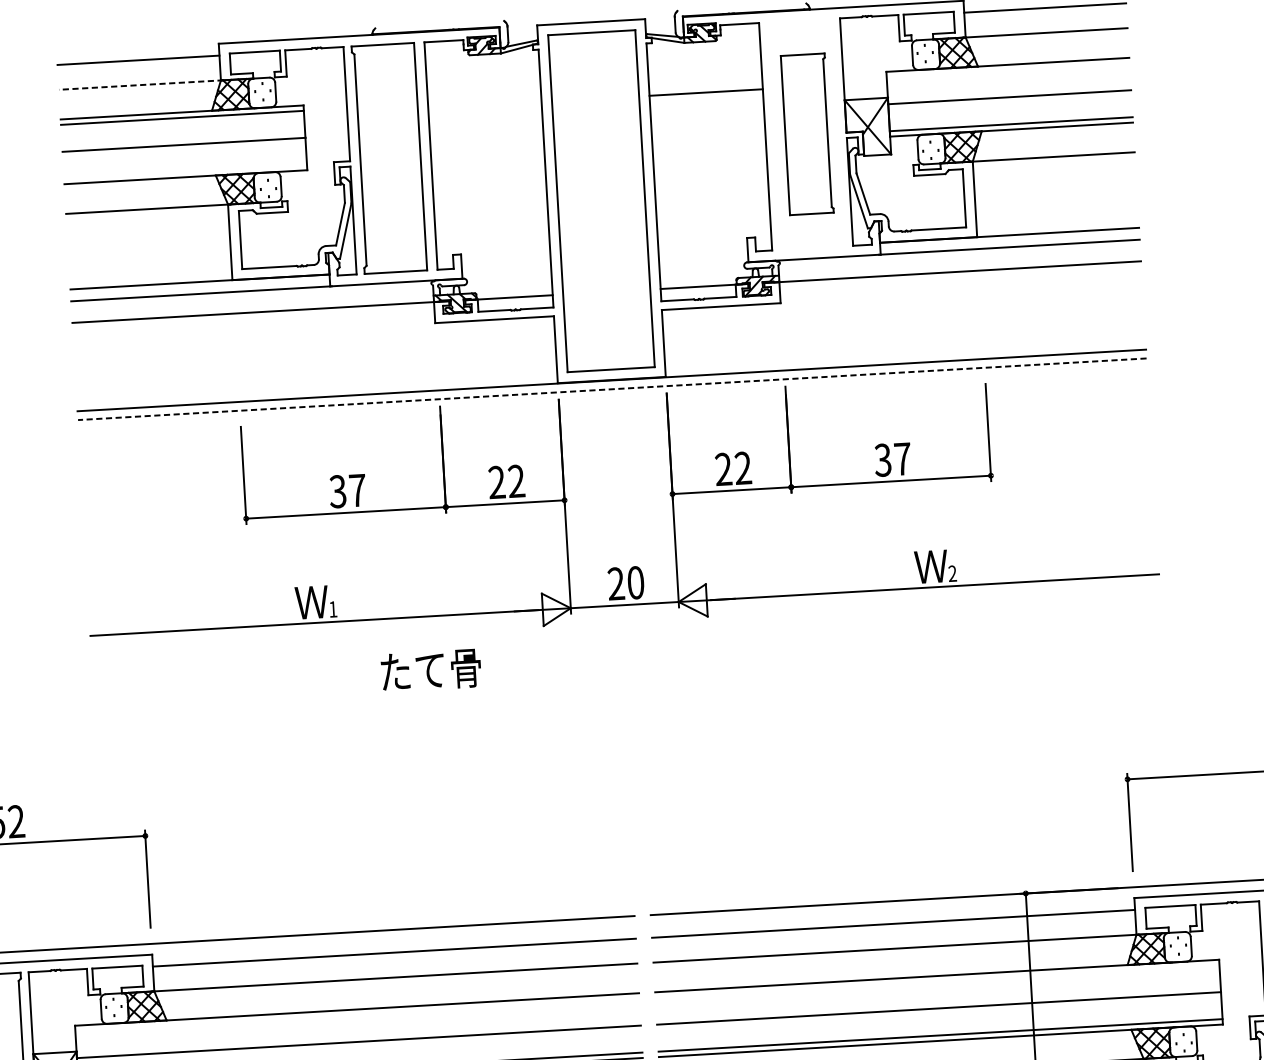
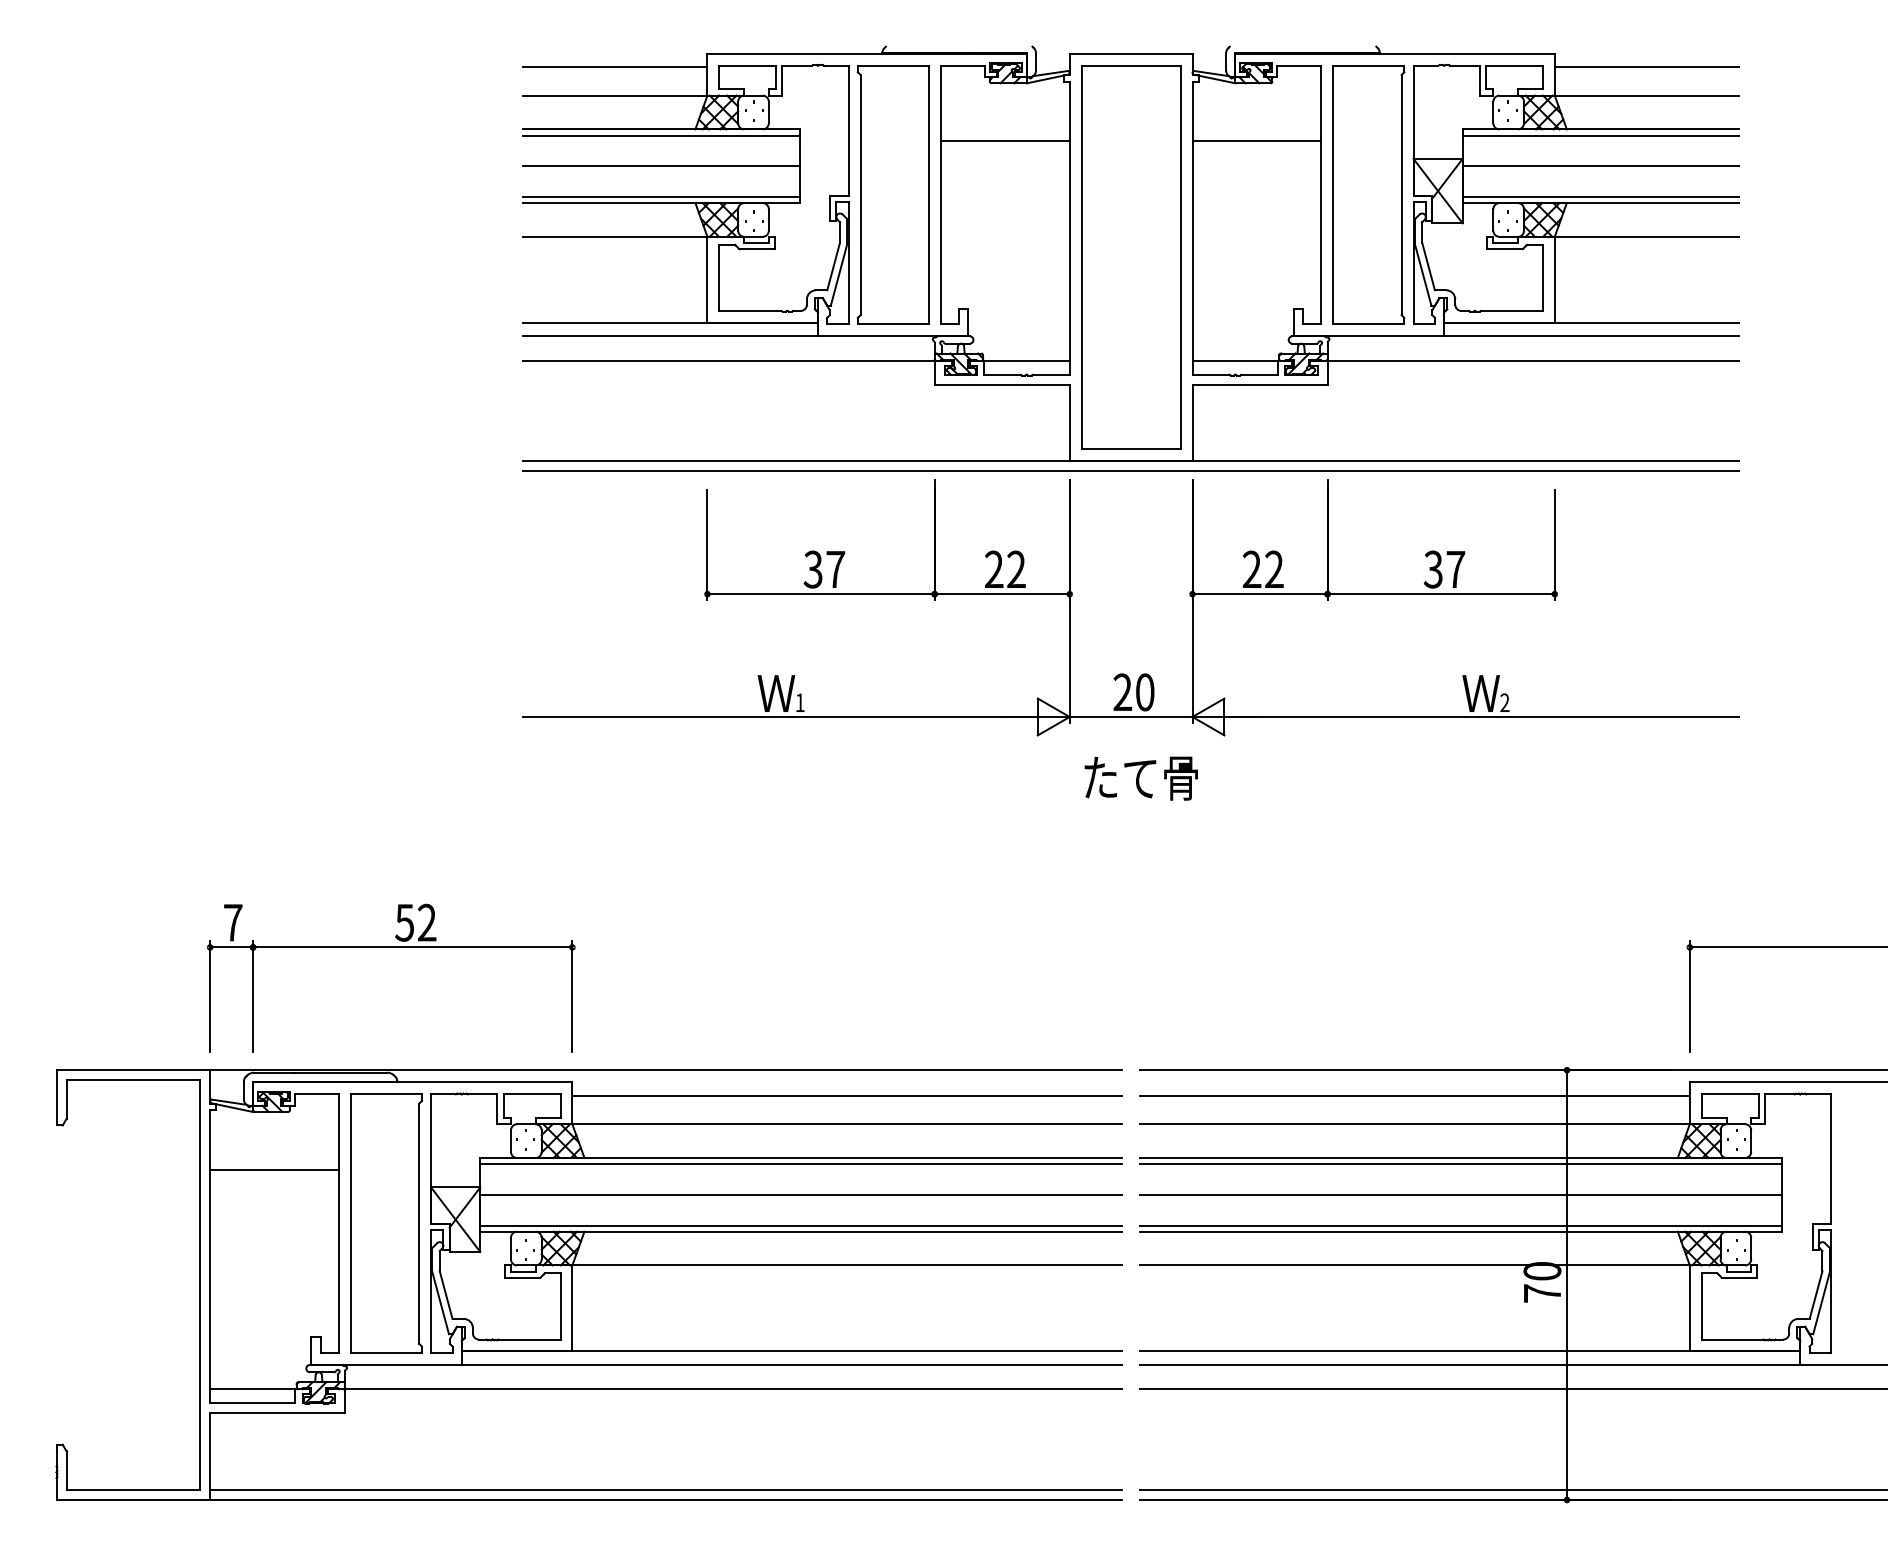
line: (1007, 70) -> (1600, 135), added
line: (140, 84) -> (616, 95), dashed -> solid
line: (484, 105) -> (1004, 141), added
part: (806, 133) -> (1368, 194), size x1.43
line: (185, 171) -> (661, 196), added
line: (612, 389) -> (1131, 471), dashed -> solid
text: (430, 670) -> (1140, 778), moved
line: (936, 981) -> (1460, 1164), added
line: (356, 1015) -> (800, 1164), added

